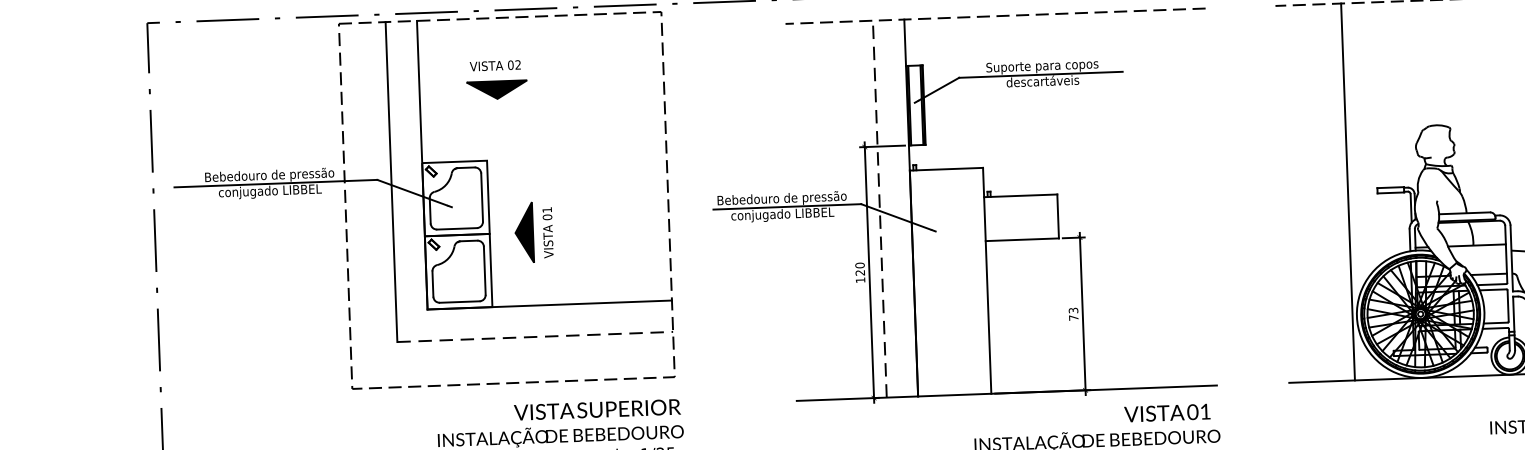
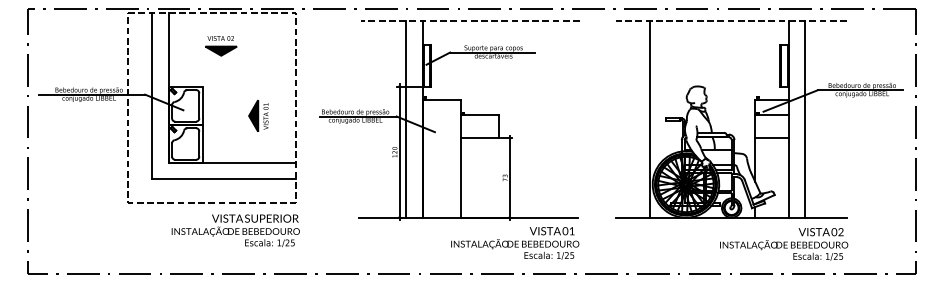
part: (497, 81) -> (221, 46), moved
line: (880, 207) -> (406, 118), dashed -> solid
part: (533, 231) -> (258, 115), moved
line: (535, 337) -> (224, 179), dashed -> solid

